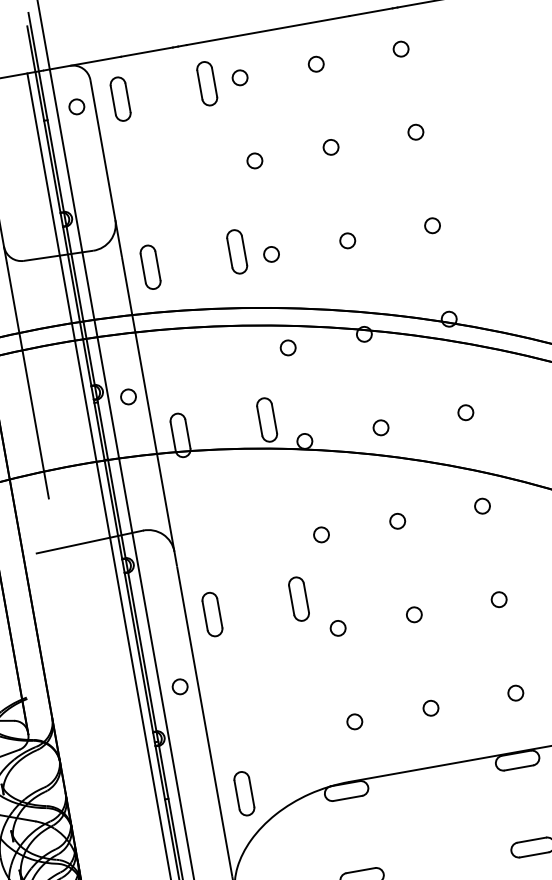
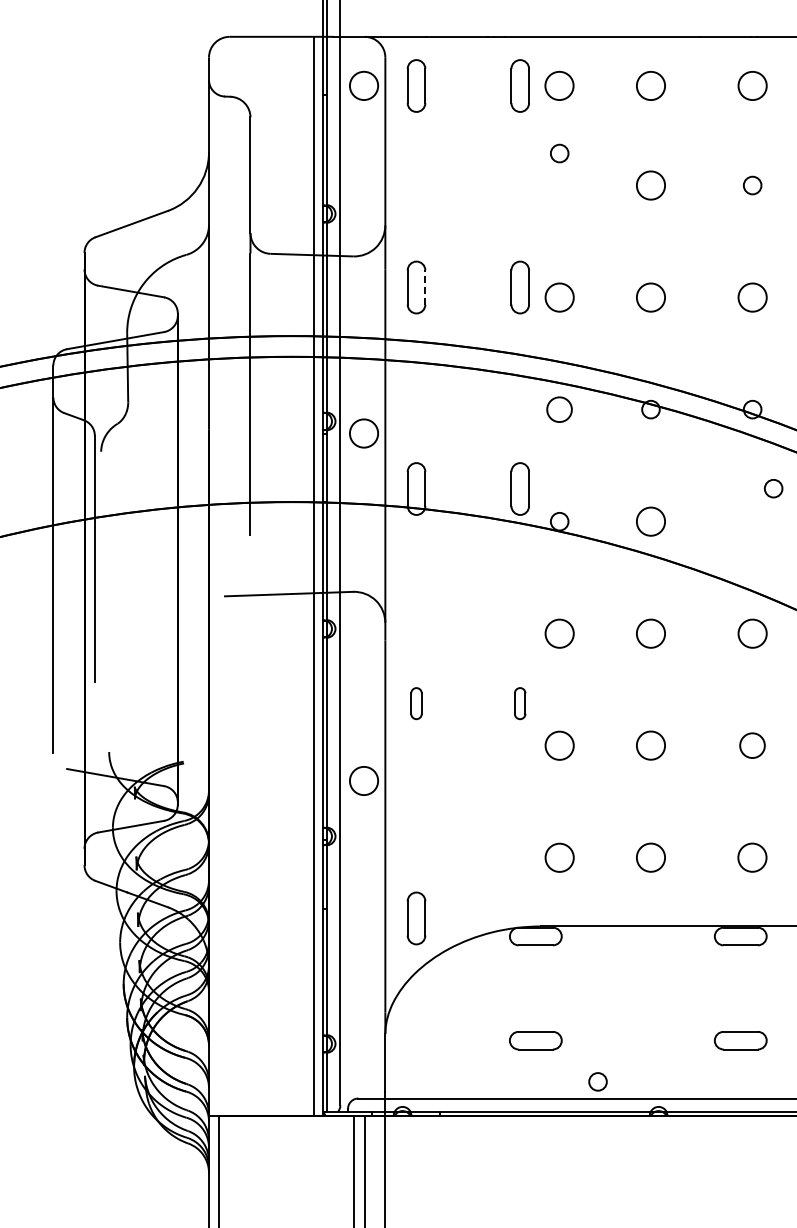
circle: (400, 48) -> (752, 85), size x1.6
circle: (315, 63) -> (650, 85), size x1.6
circle: (239, 77) -> (559, 85), size x1.6
circle: (76, 106) -> (363, 85), size x1.6
circle: (330, 147) -> (650, 185), size x1.6
circle: (254, 160) -> (559, 153), moved
circle: (432, 225) -> (752, 297), size x1.6
circle: (347, 240) -> (650, 297), size x1.6
circle: (271, 254) -> (559, 297), size x1.6
line: (158, 265) -> (425, 287), solid -> dashed
circle: (288, 347) -> (559, 409), size x1.4
circle: (128, 396) -> (363, 433), size x1.6
circle: (465, 412) -> (773, 488), moved
circle: (380, 427) -> (650, 521), size x1.6
circle: (482, 506) -> (752, 633), size x1.6
circle: (397, 521) -> (650, 633), size x1.6
circle: (321, 534) -> (559, 633), size x1.6
part: (298, 599) -> (519, 703), size x0.6
circle: (499, 599) -> (752, 745), size x1.4
part: (212, 614) -> (416, 703), size x0.6
circle: (413, 614) -> (650, 745), size x1.6
circle: (337, 628) -> (559, 745), size x1.6
circle: (179, 686) -> (363, 780), size x1.6
circle: (515, 692) -> (752, 857), size x1.6
circle: (430, 708) -> (650, 857), size x1.6
circle: (354, 721) -> (559, 857), size x1.6

